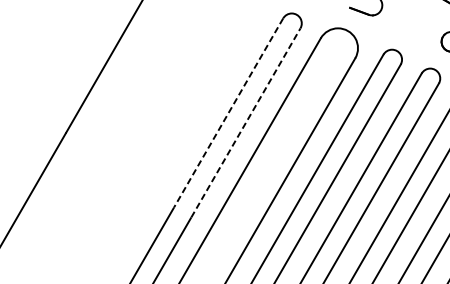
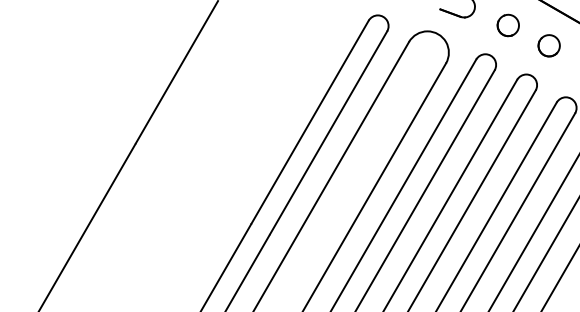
part: (412, 22) -> (507, 25), added
line: (228, 113) -> (309, 122), dashed -> solid
line: (245, 122) -> (328, 132), dashed -> solid

